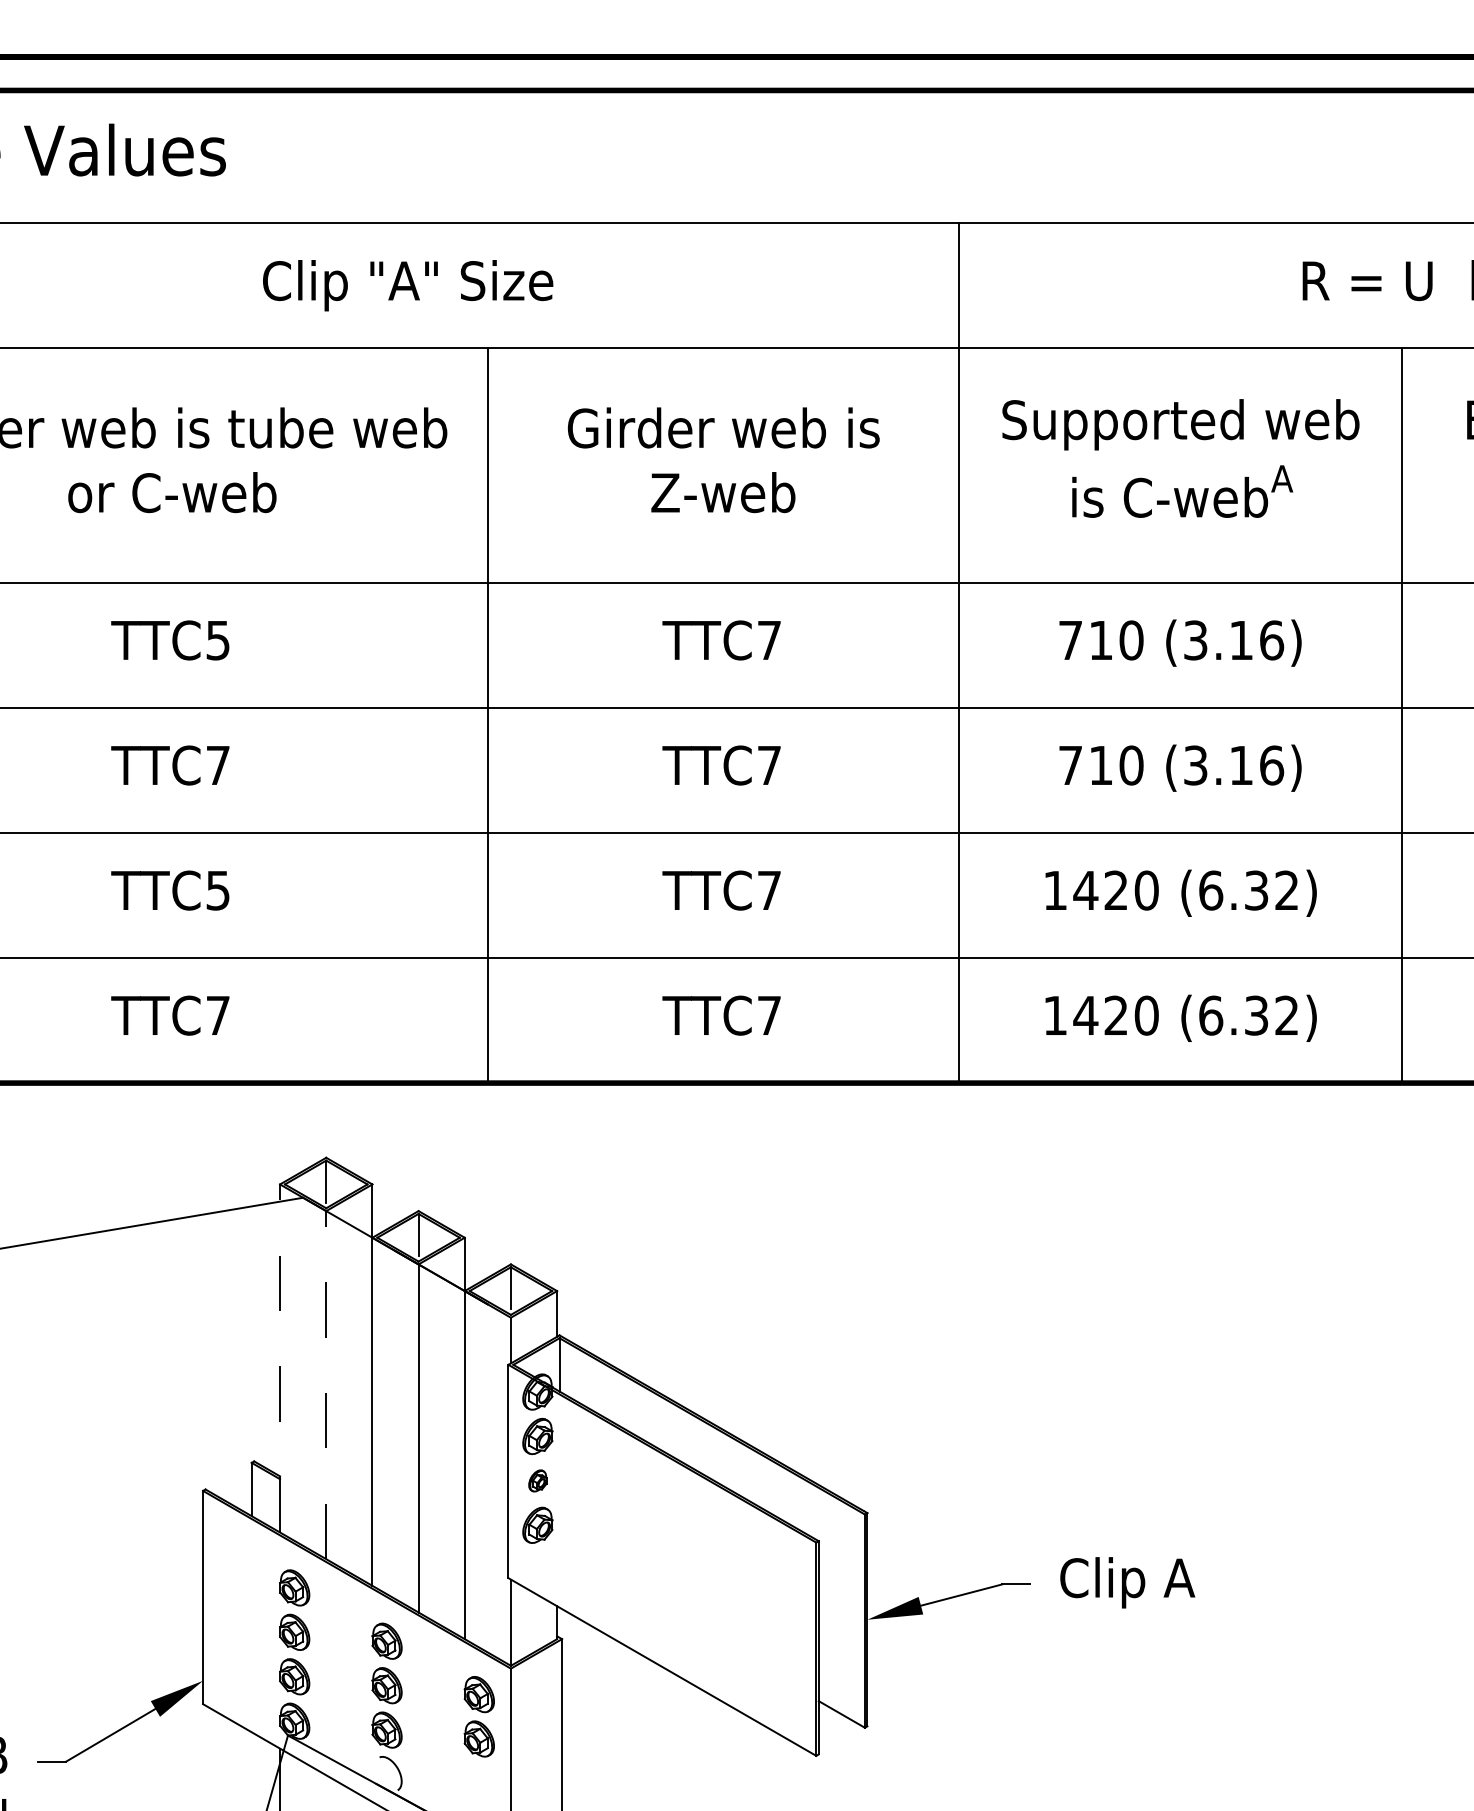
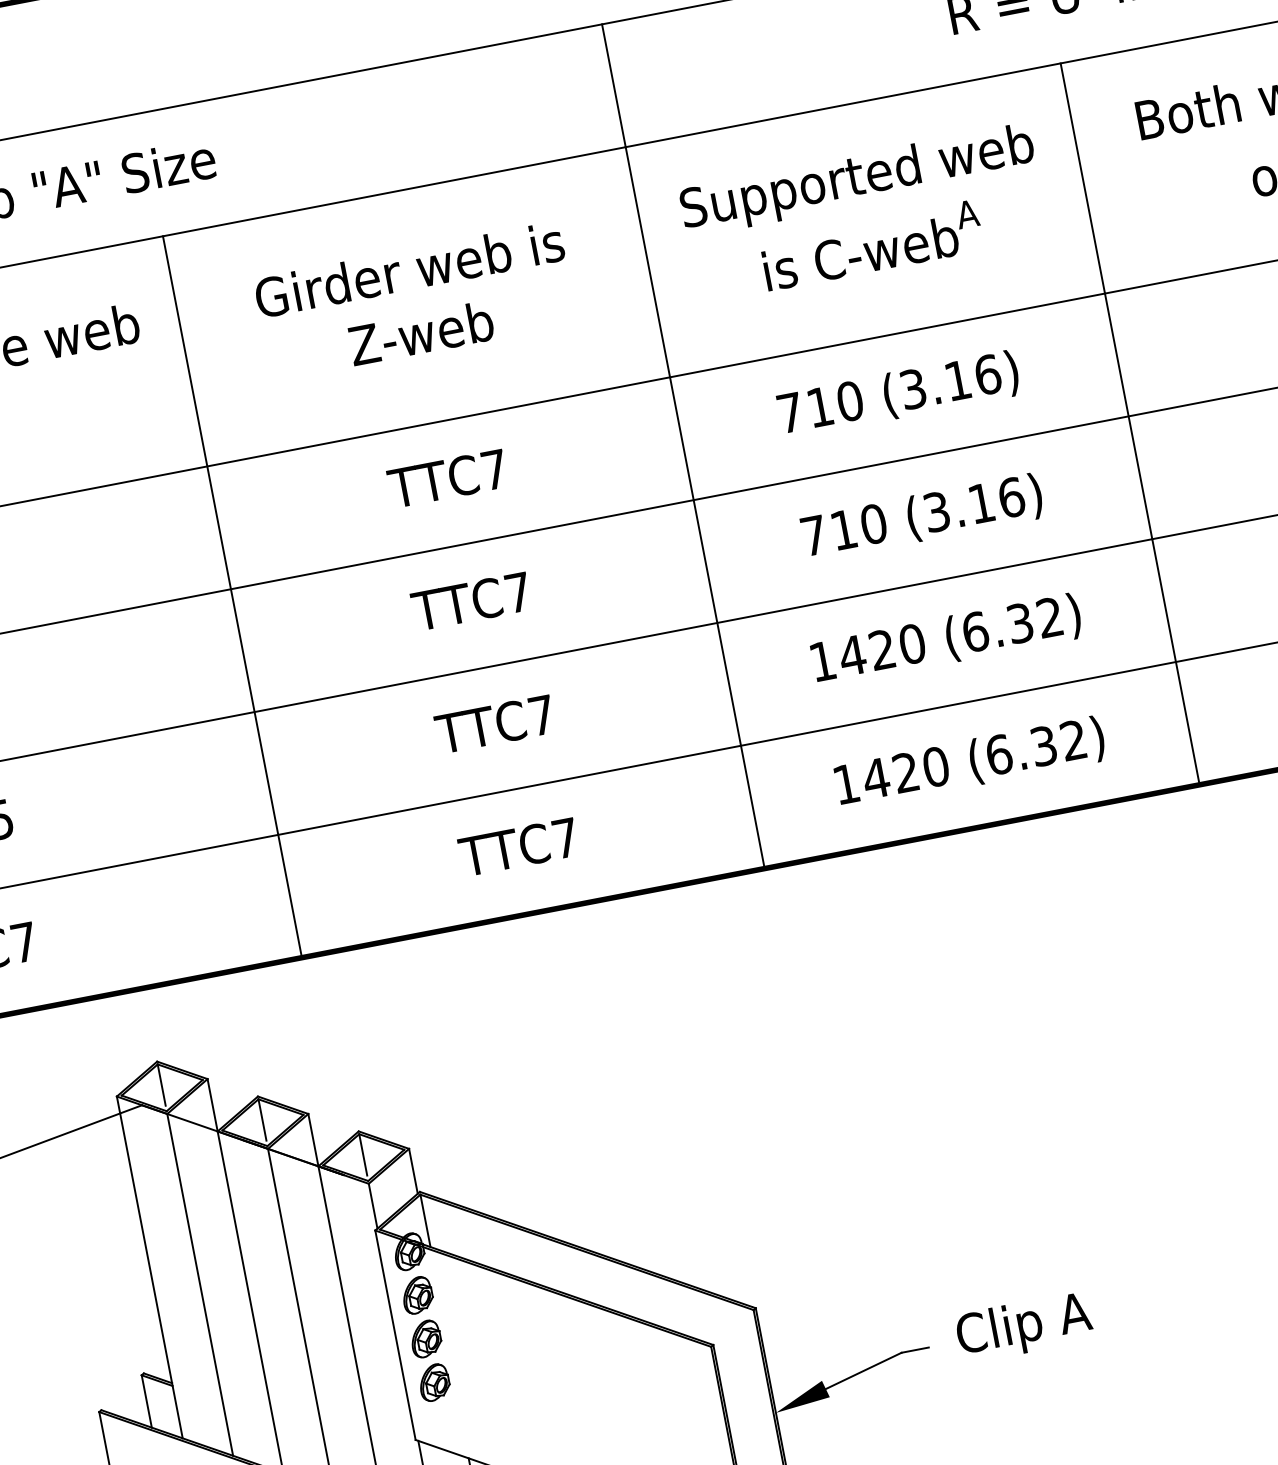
line: (280, 1357) -> (150, 1266), dashed -> solid
line: (326, 1384) -> (200, 1284), dashed -> solid
part: (537, 1480) -> (425, 1338), size x1.67

